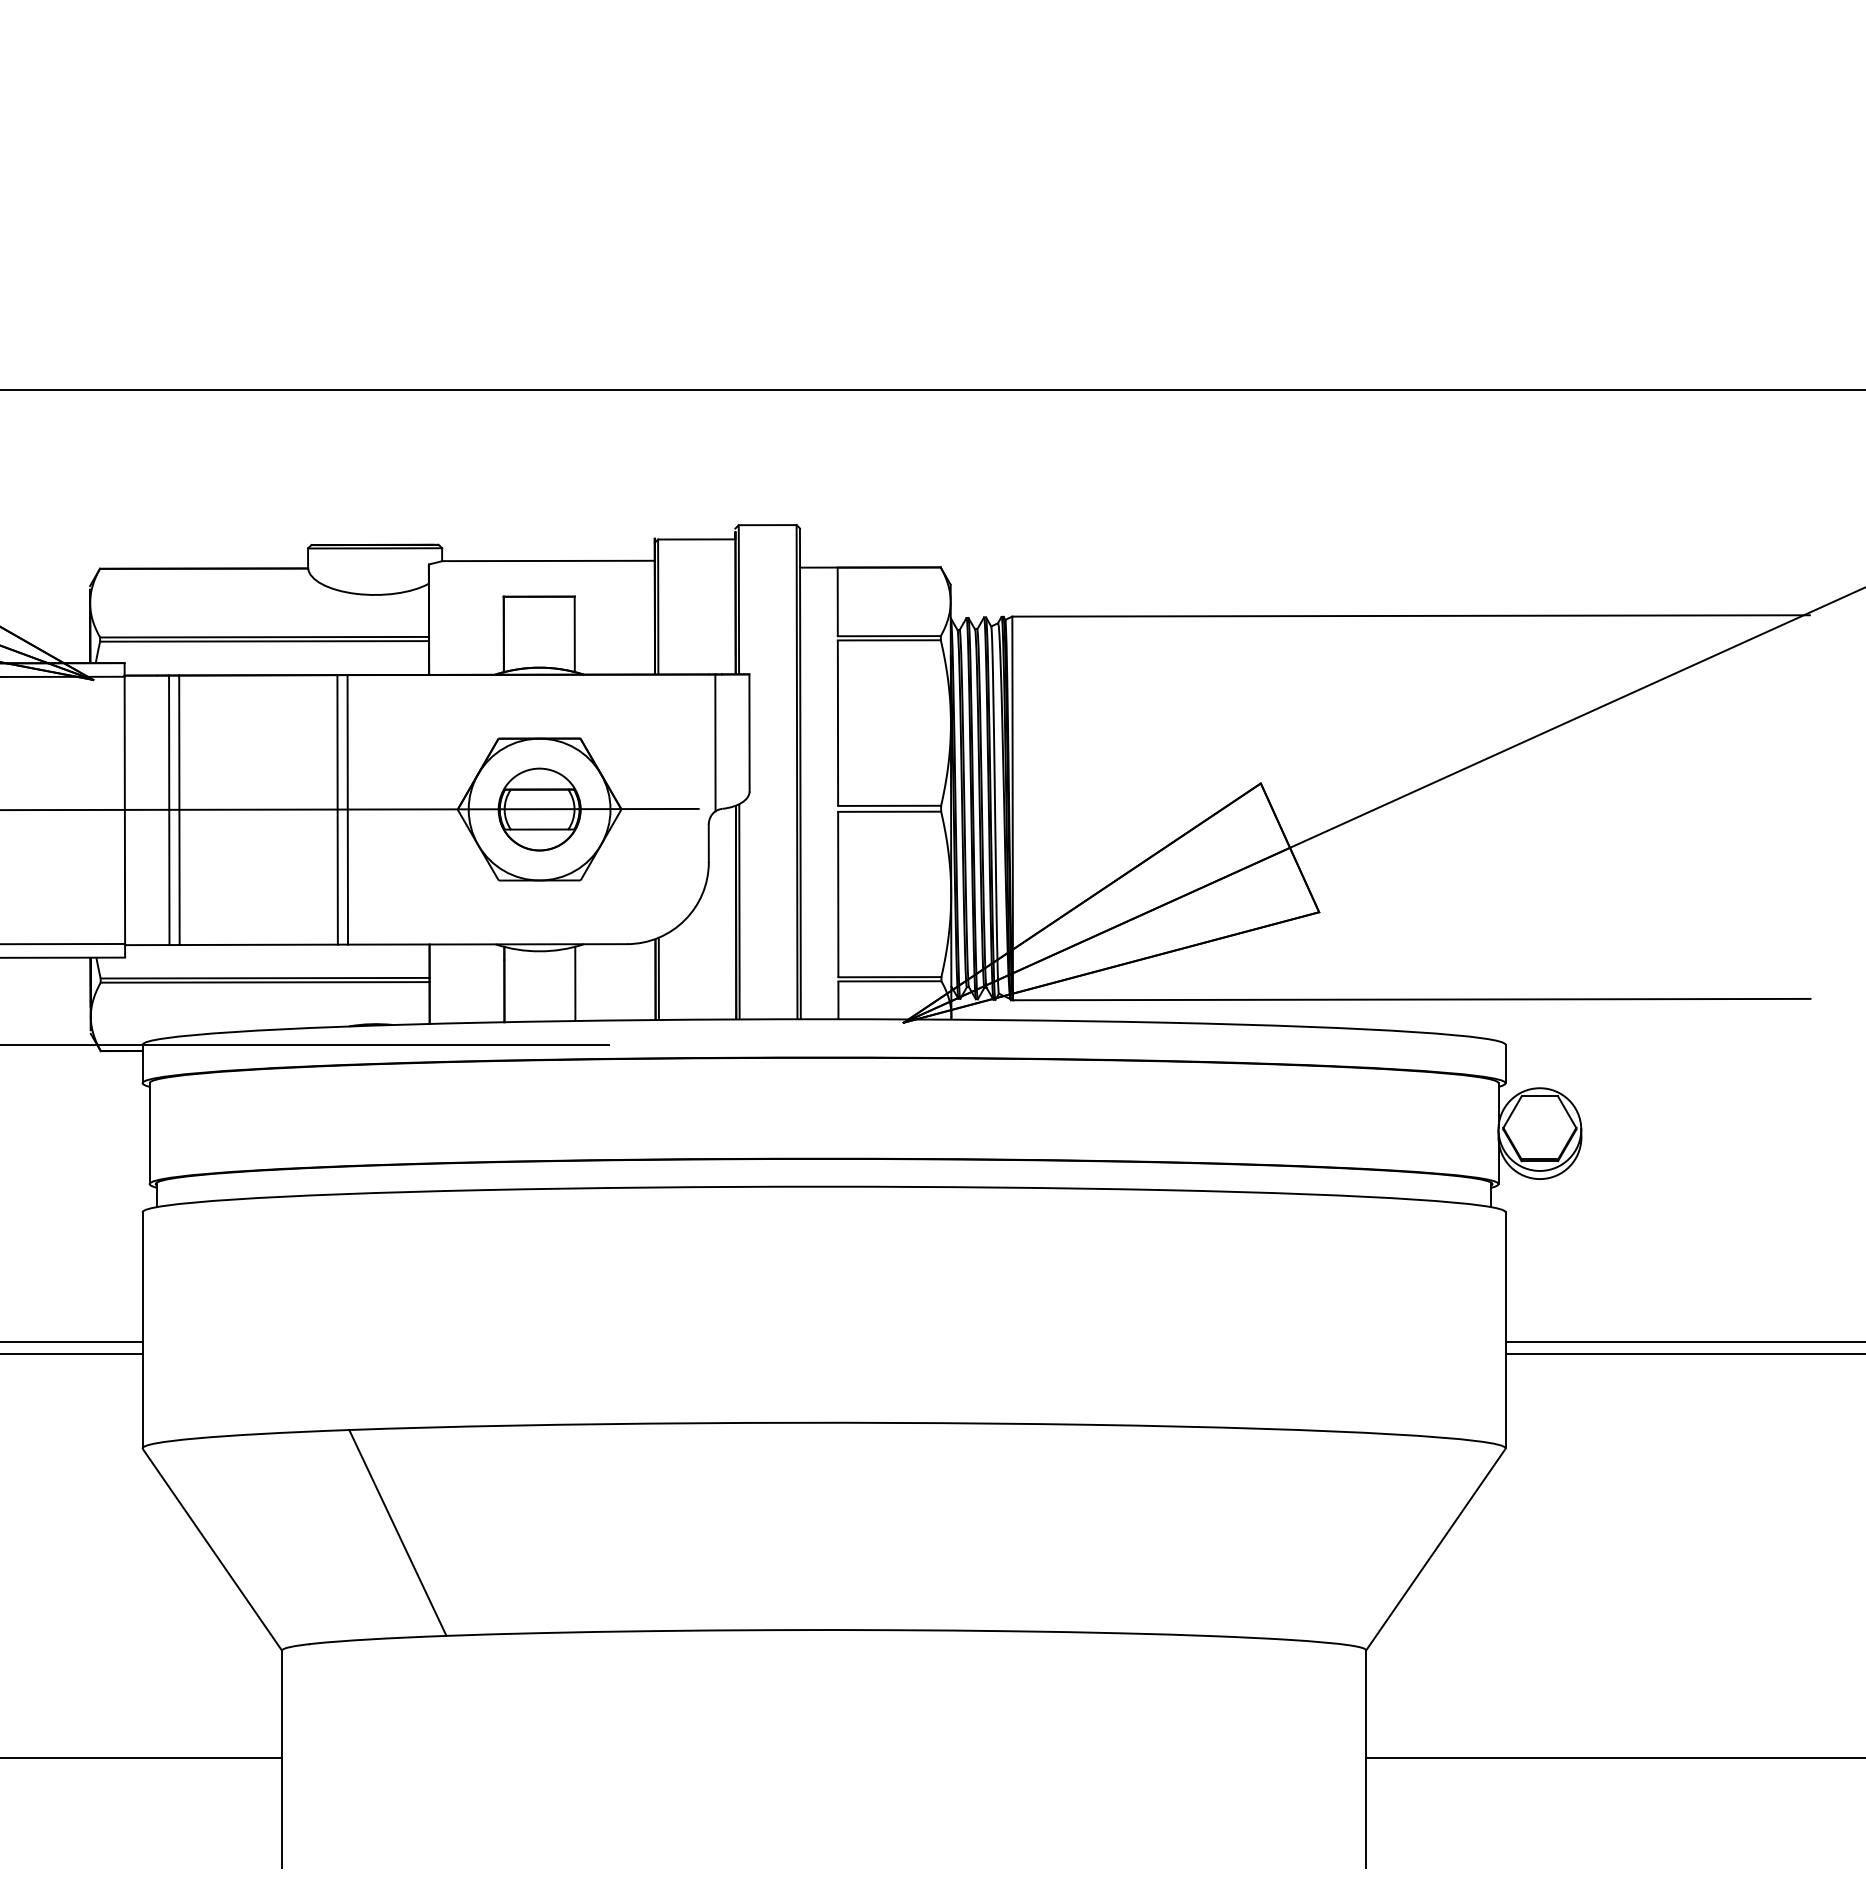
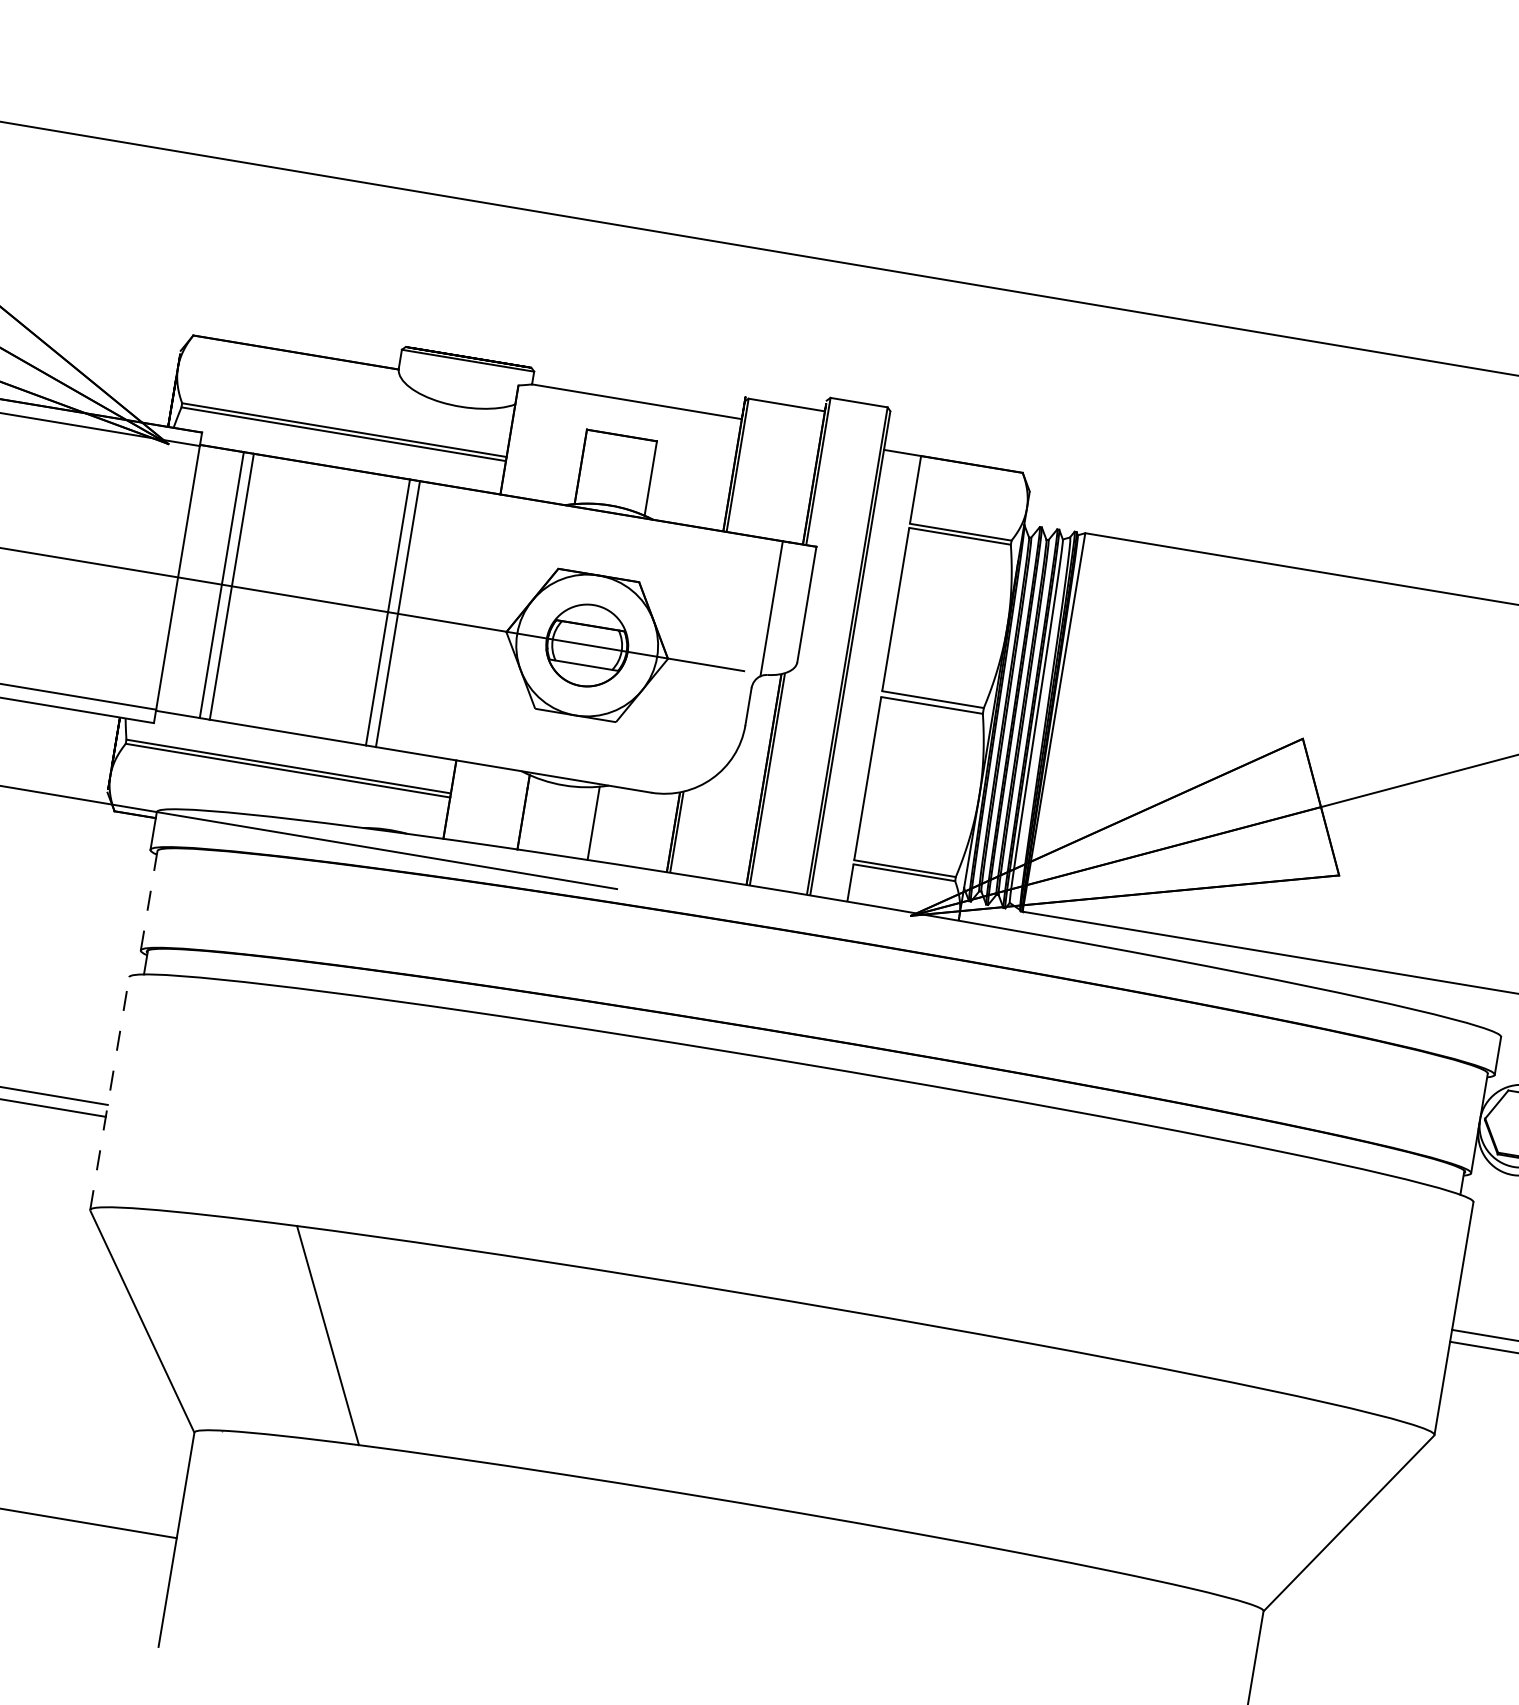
line: (149, 1133) -> (148, 900), solid -> dashed
line: (142, 1329) -> (109, 1092), solid -> dashed

